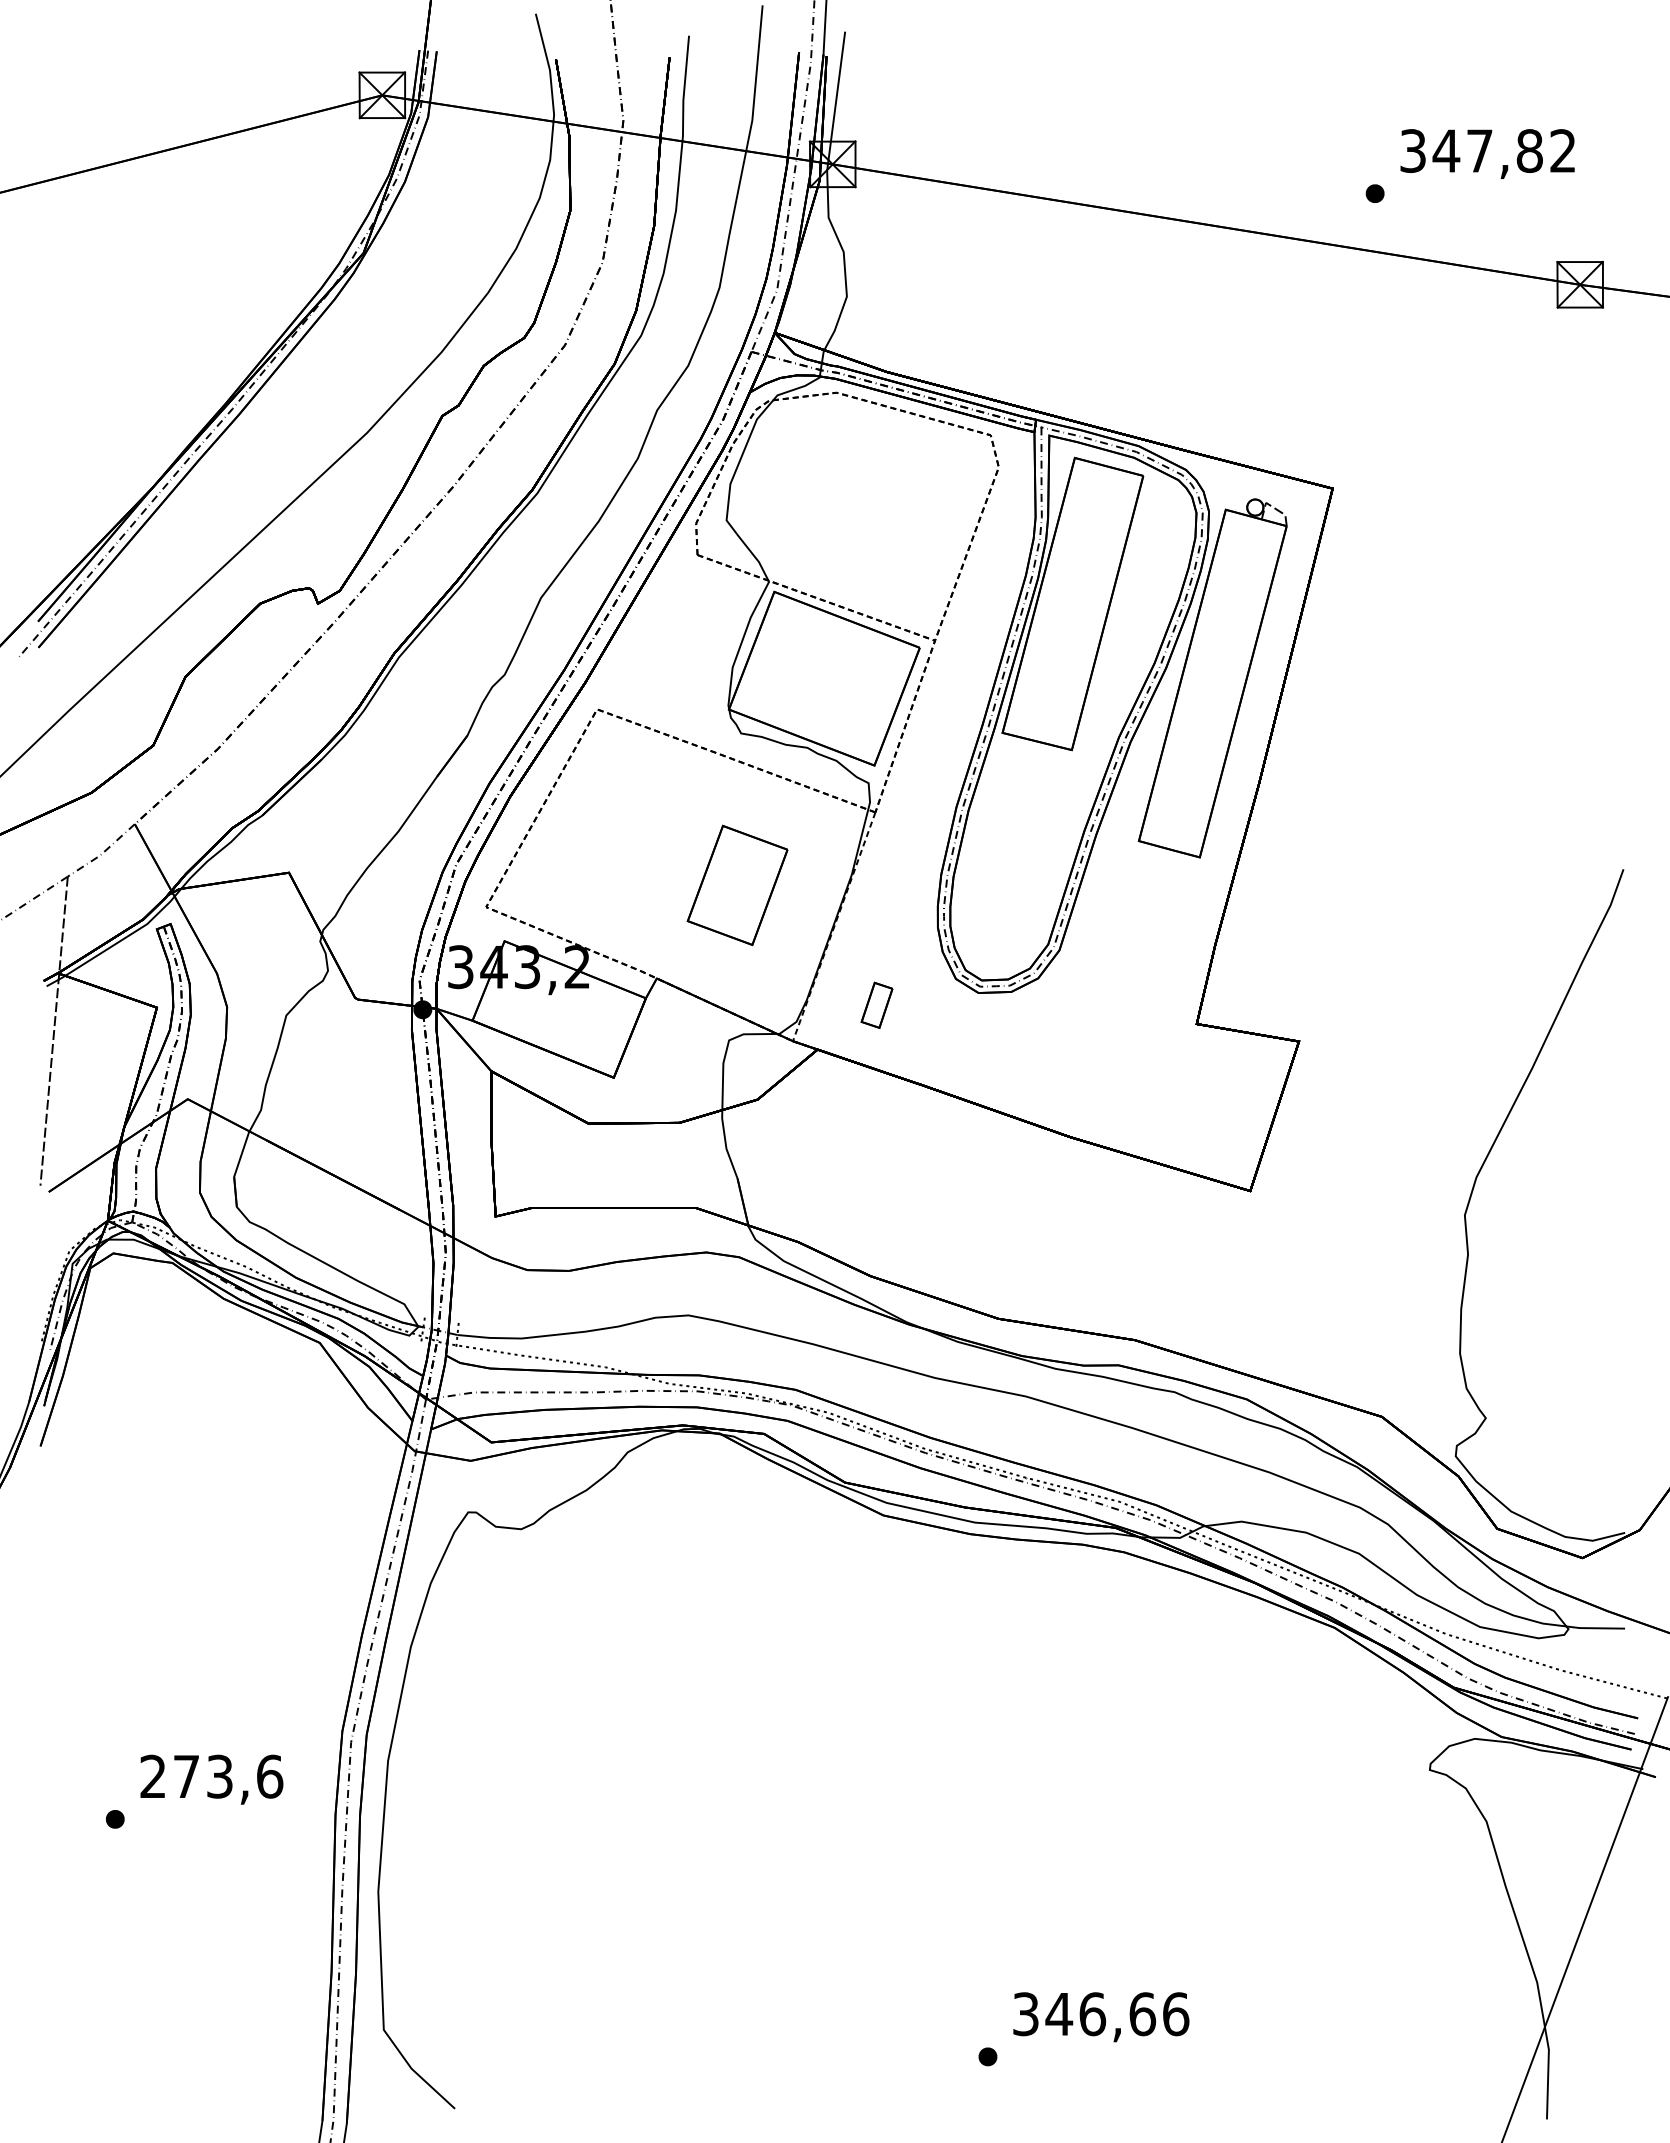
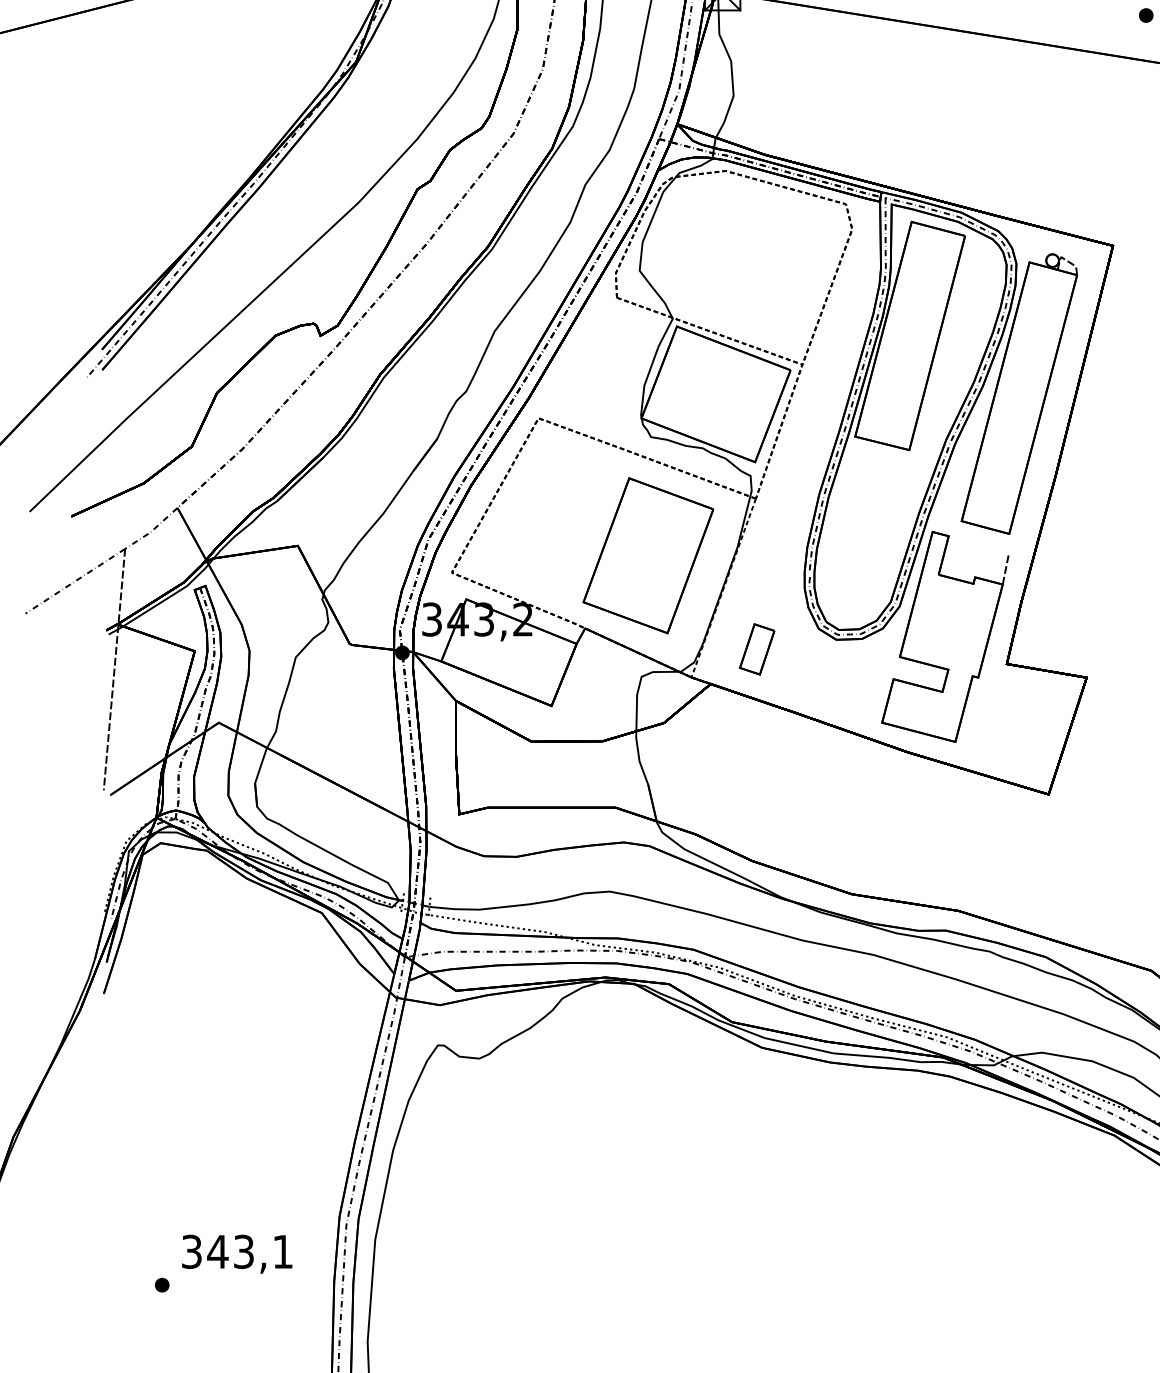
part: (737, 885) -> (648, 555), size x1.67
part: (1117, 988) -> (944, 636), added
part: (876, 1005) -> (756, 649), size x1.43
text: (211, 1776) -> (237, 1251), 273,6 -> 343,1

